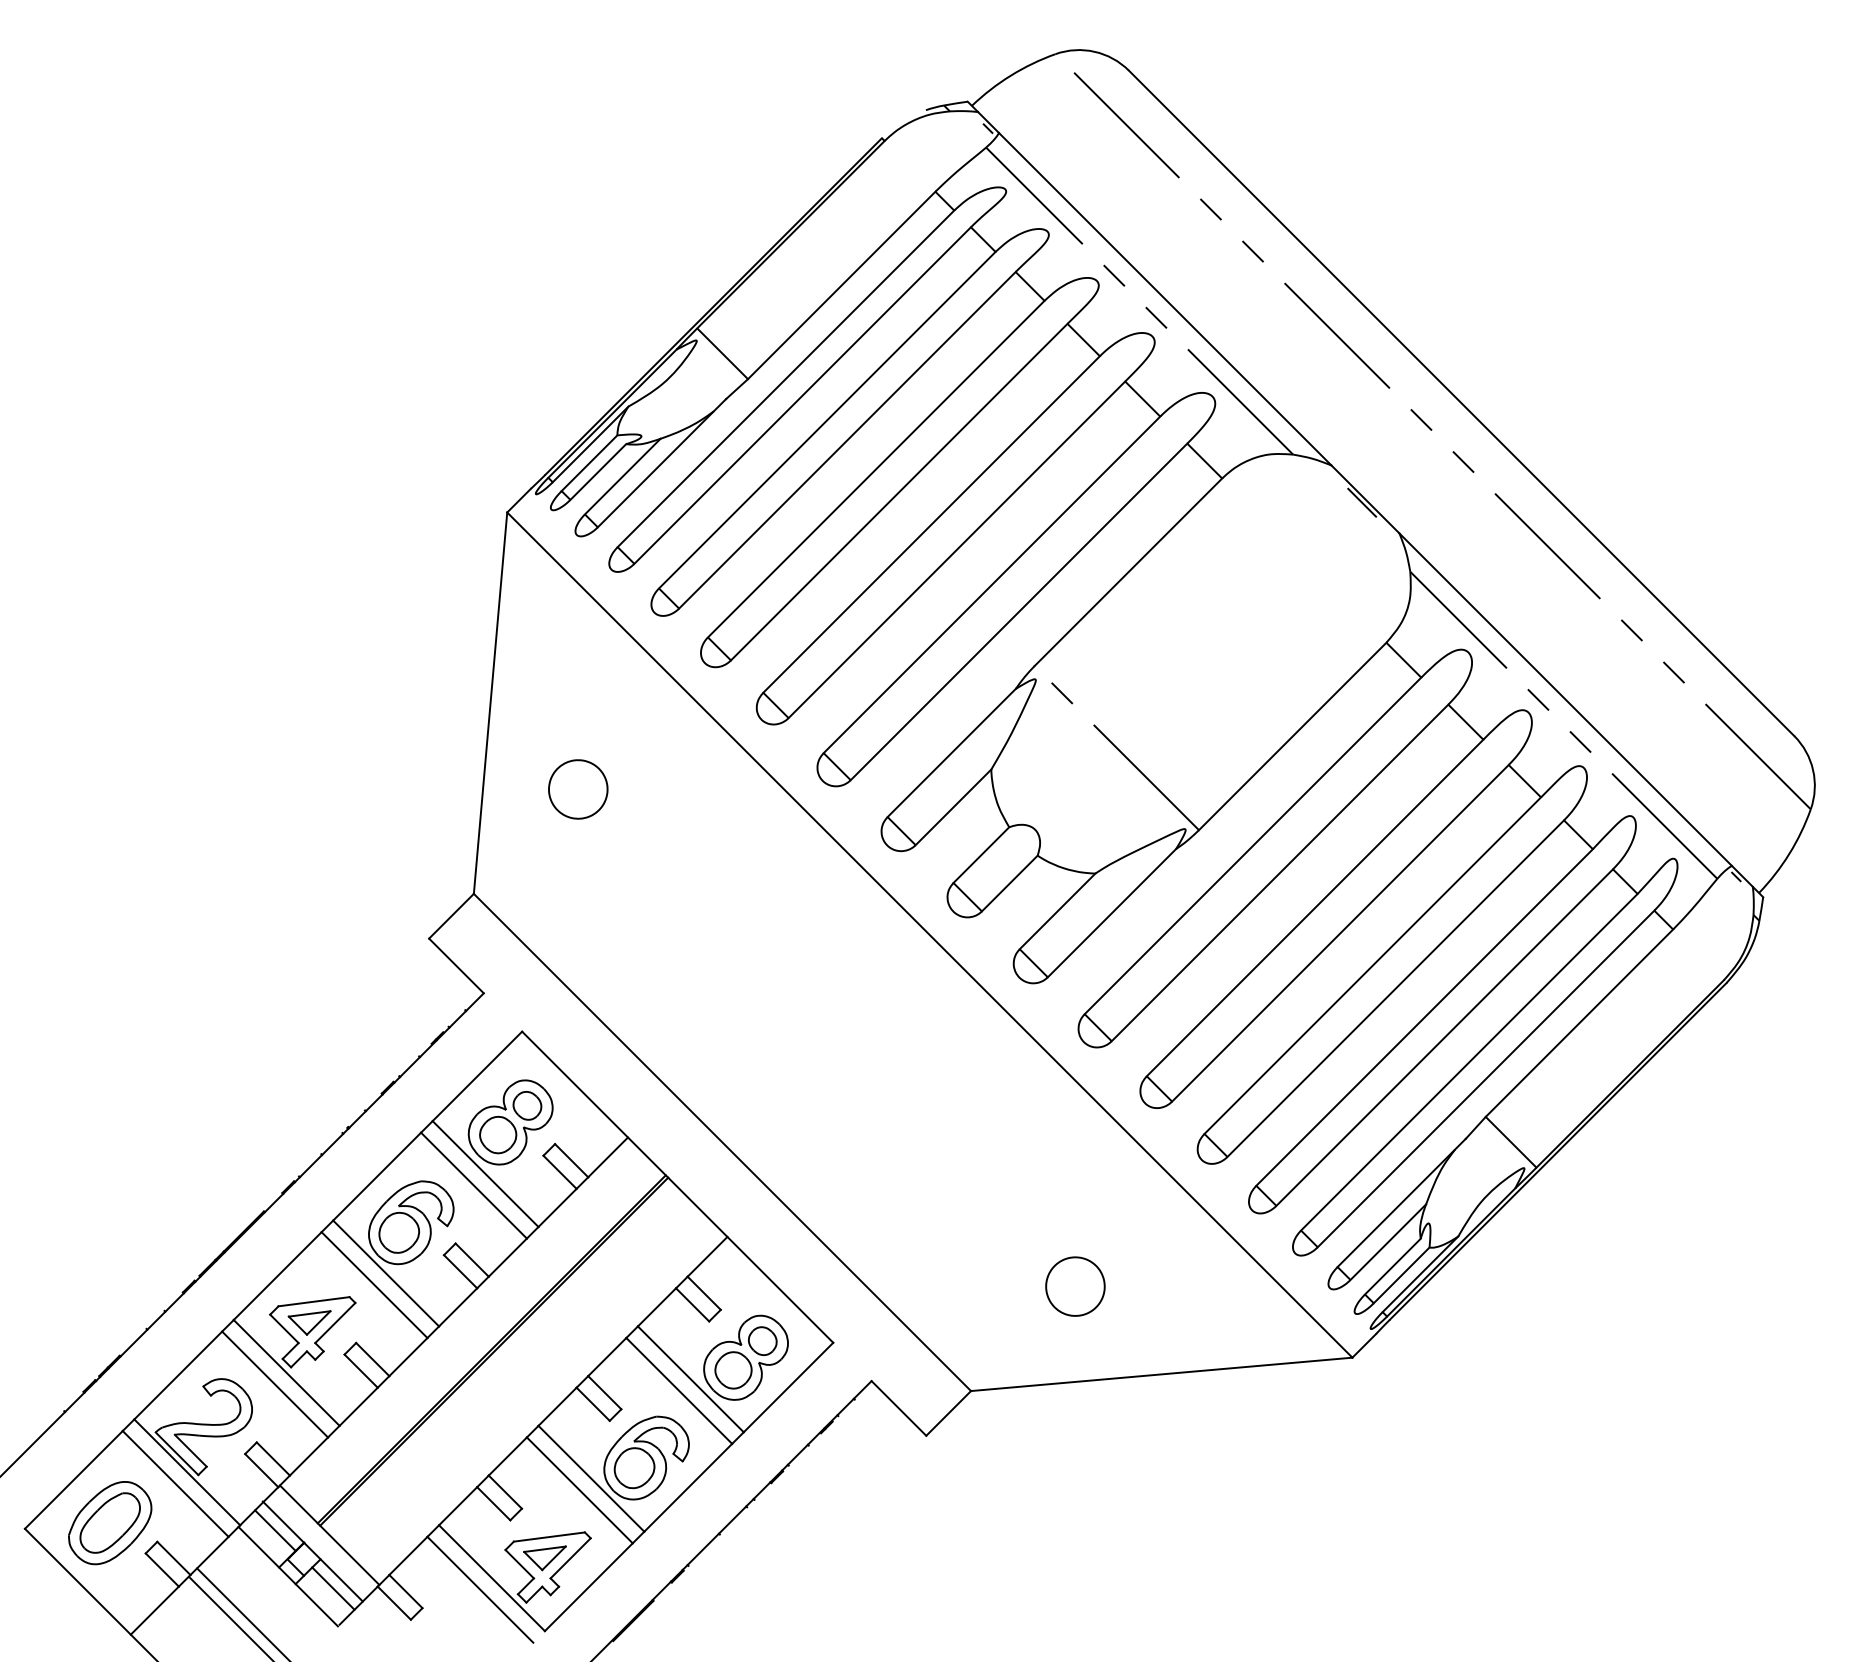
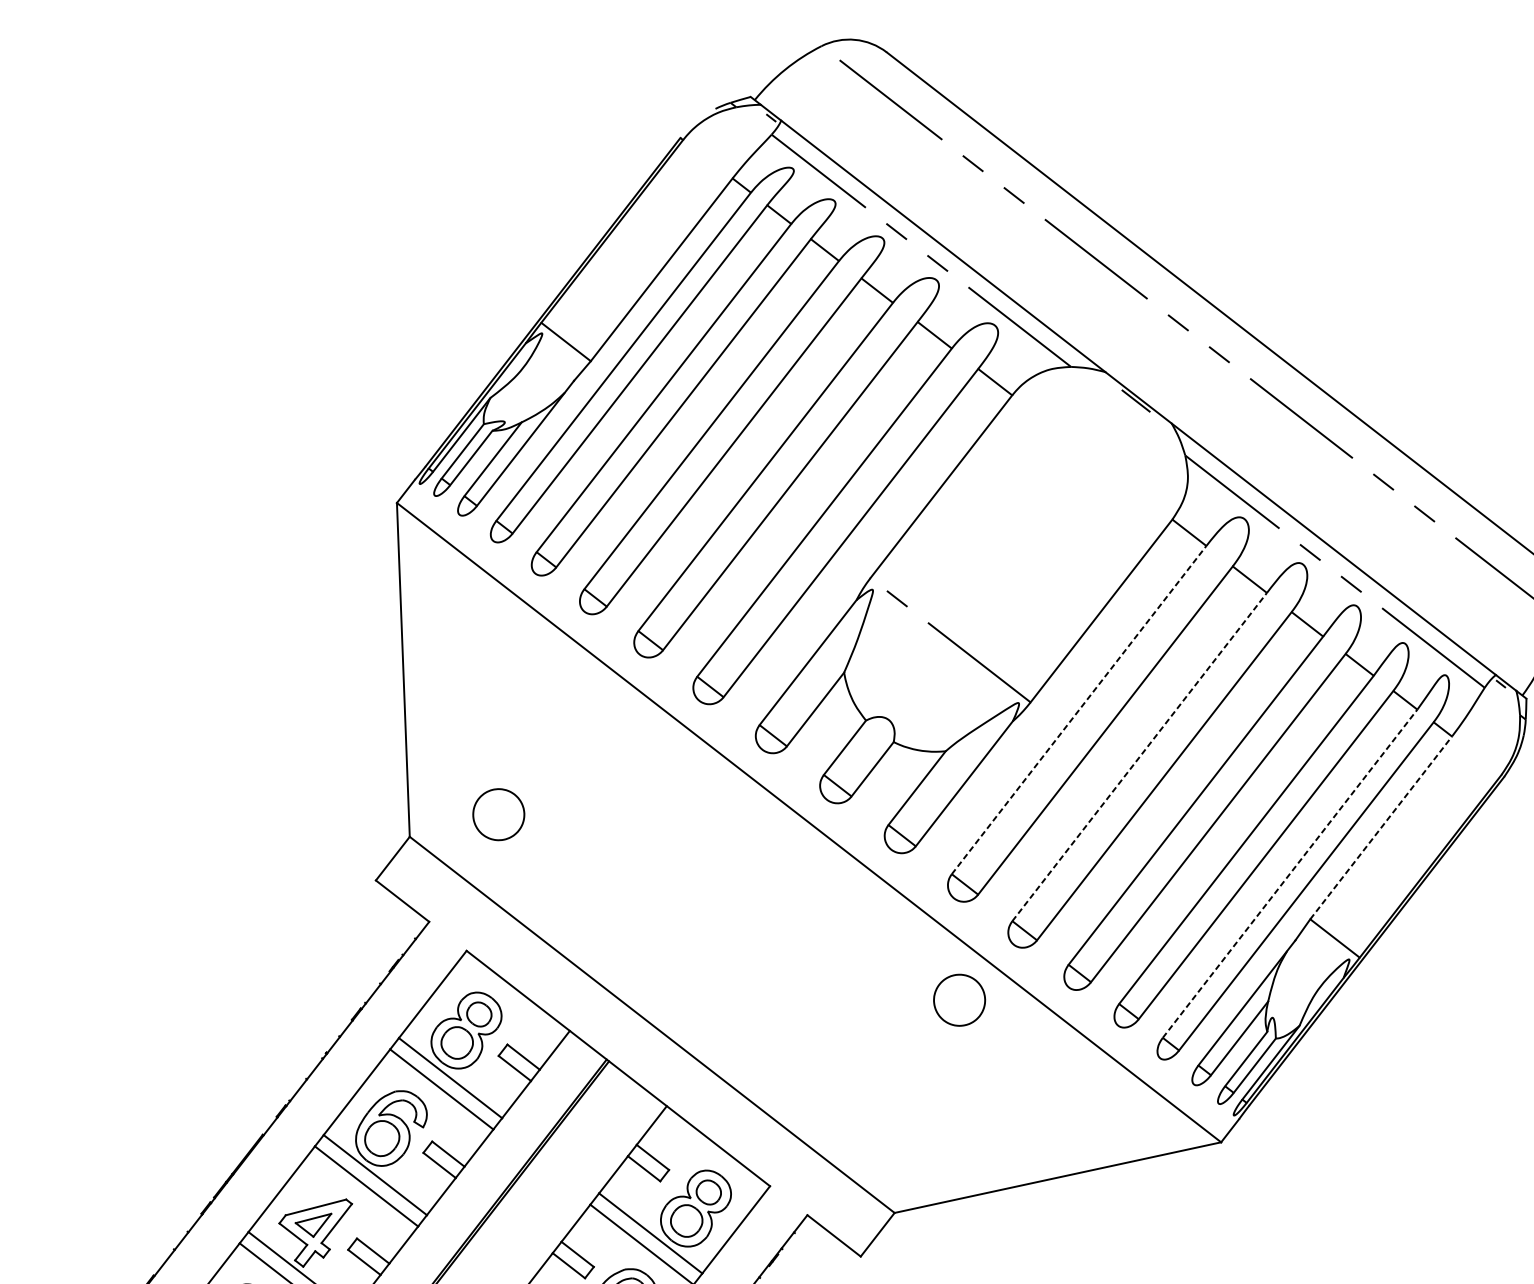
part: (578, 789) -> (499, 814), moved
line: (1253, 845) -> (1079, 709), solid -> dashed
line: (1315, 907) -> (1139, 756), solid -> dashed
line: (1579, 1023) -> (1381, 828), solid -> dashed
line: (1469, 1062) -> (1290, 873), solid -> dashed
part: (1075, 1286) -> (959, 1000), moved

